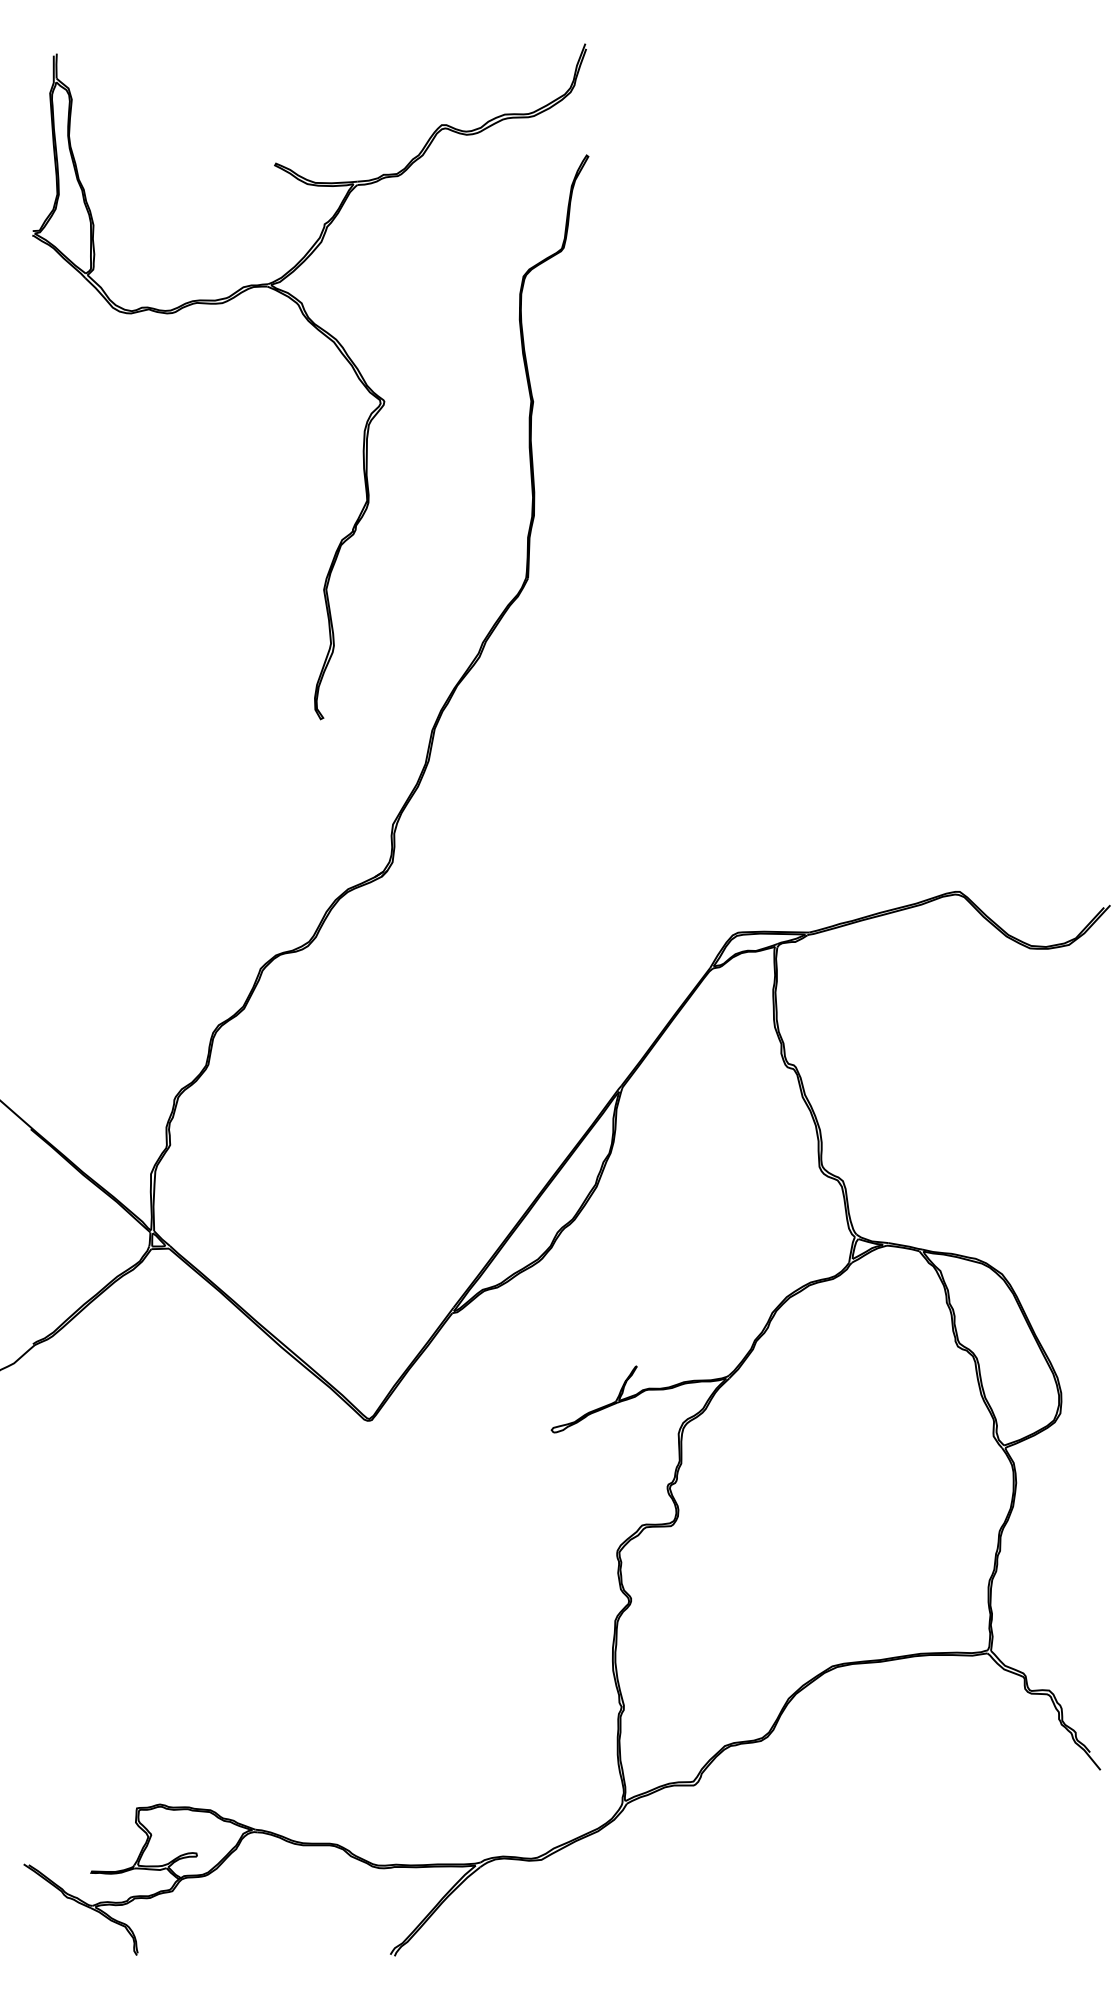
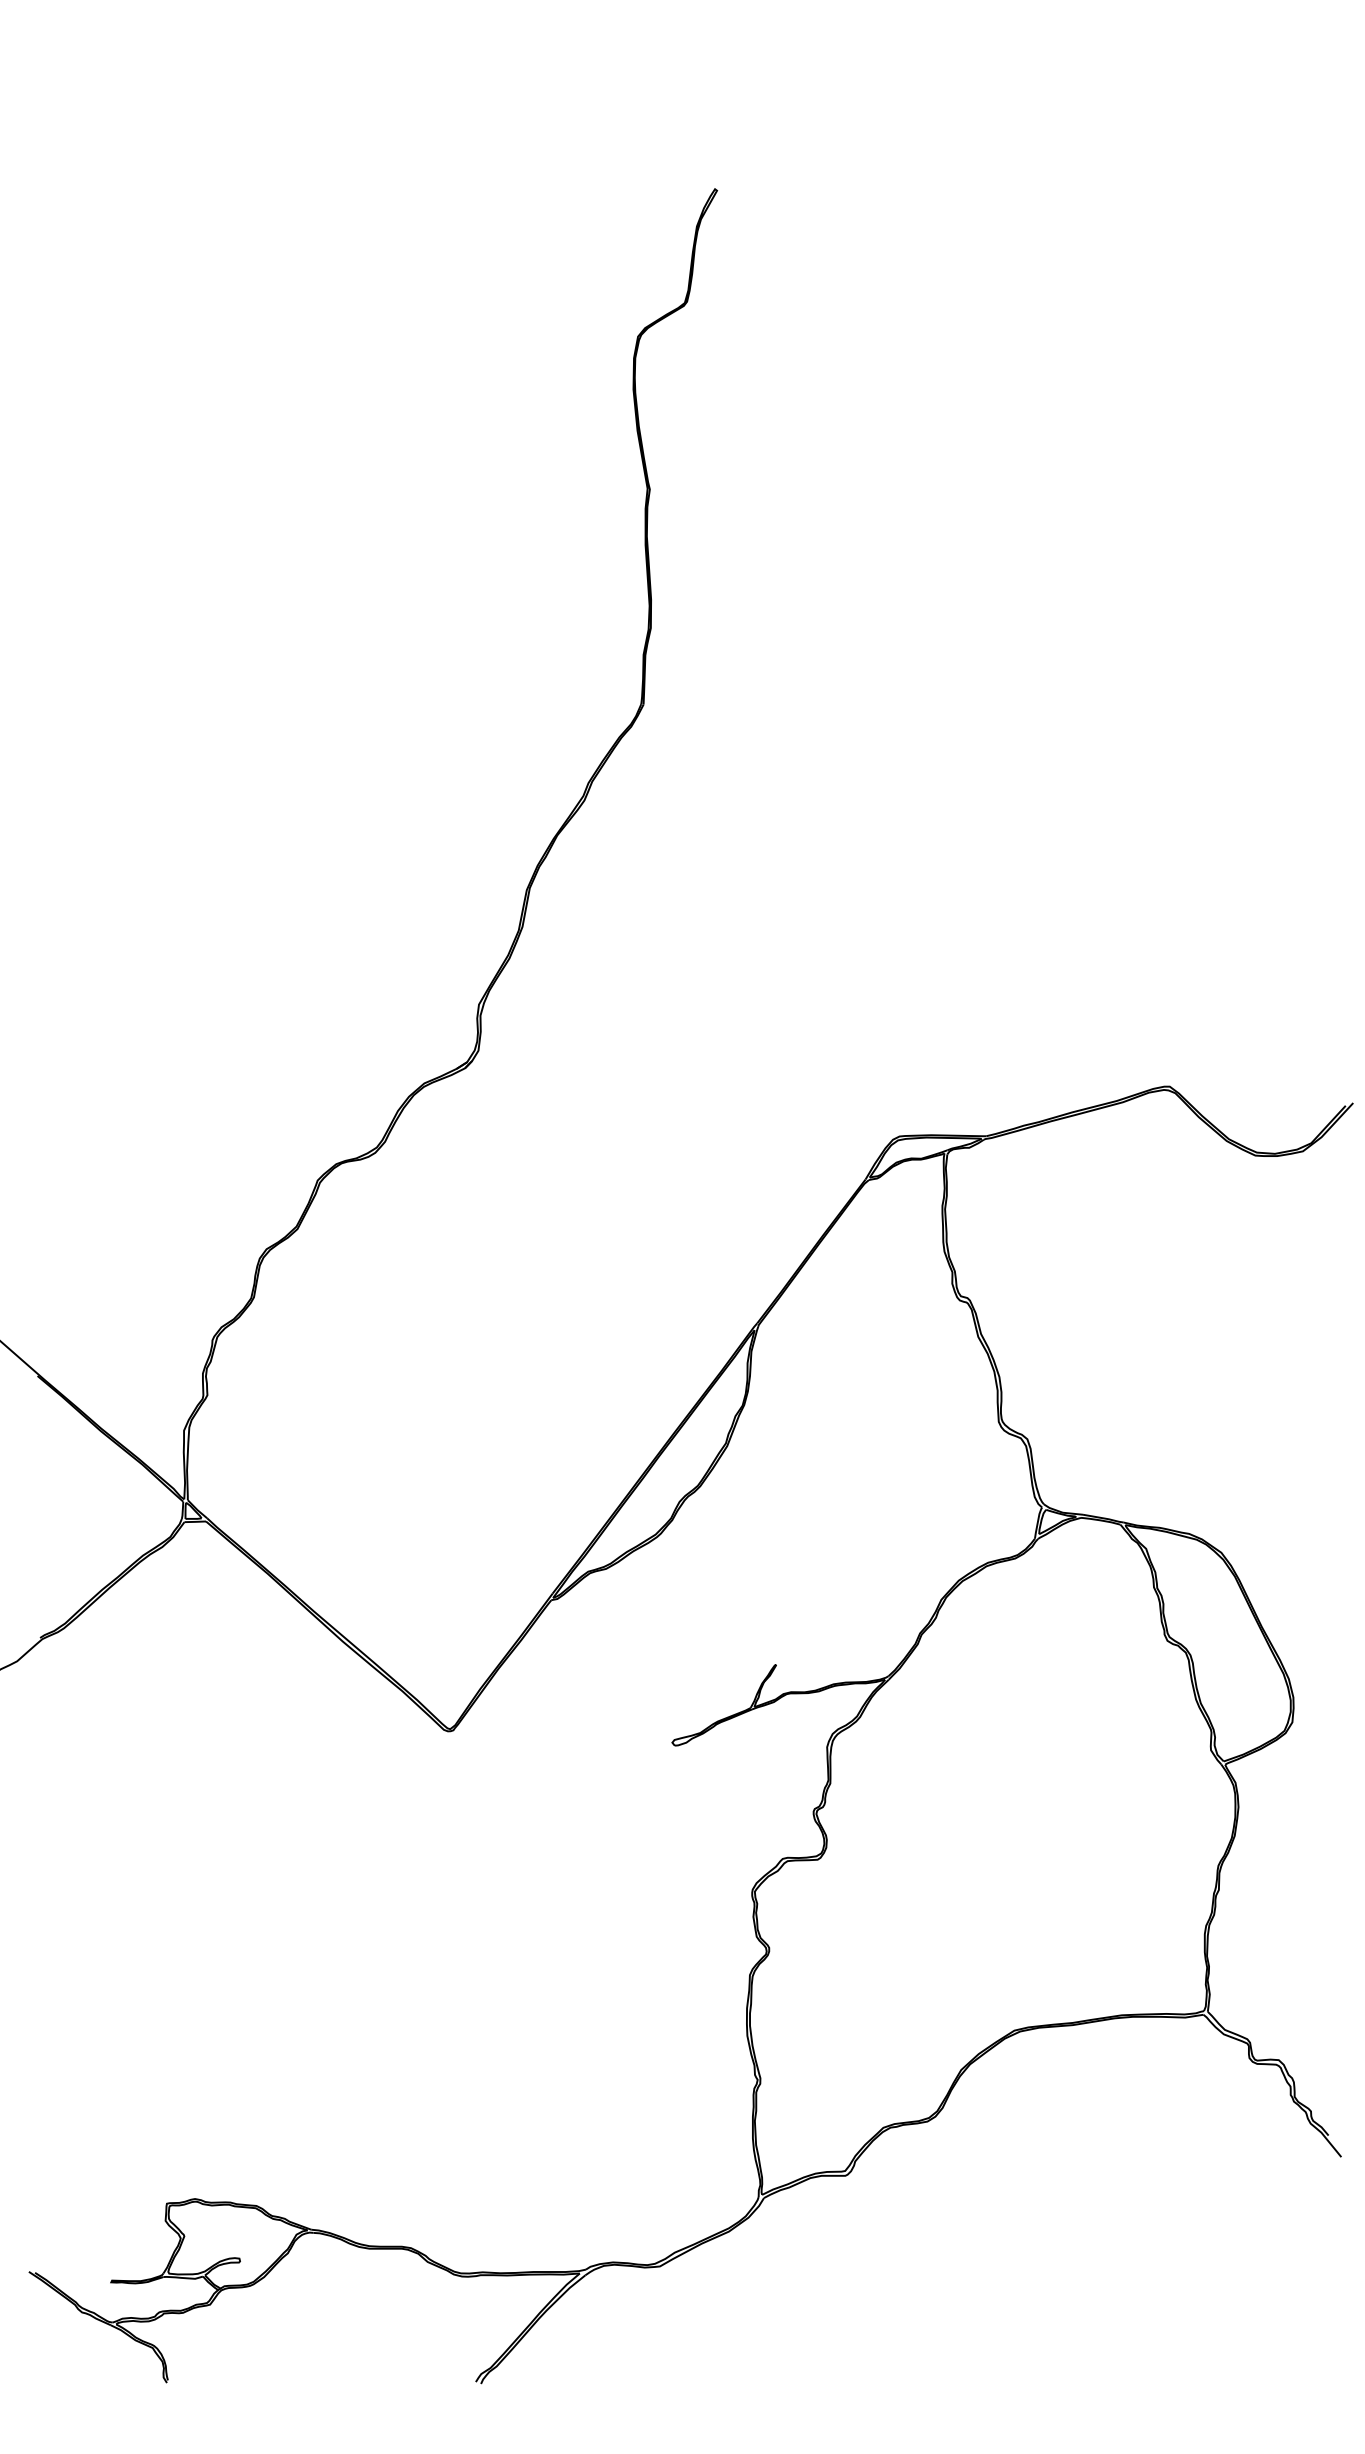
part: (340, 353) -> (415, 430), removed

